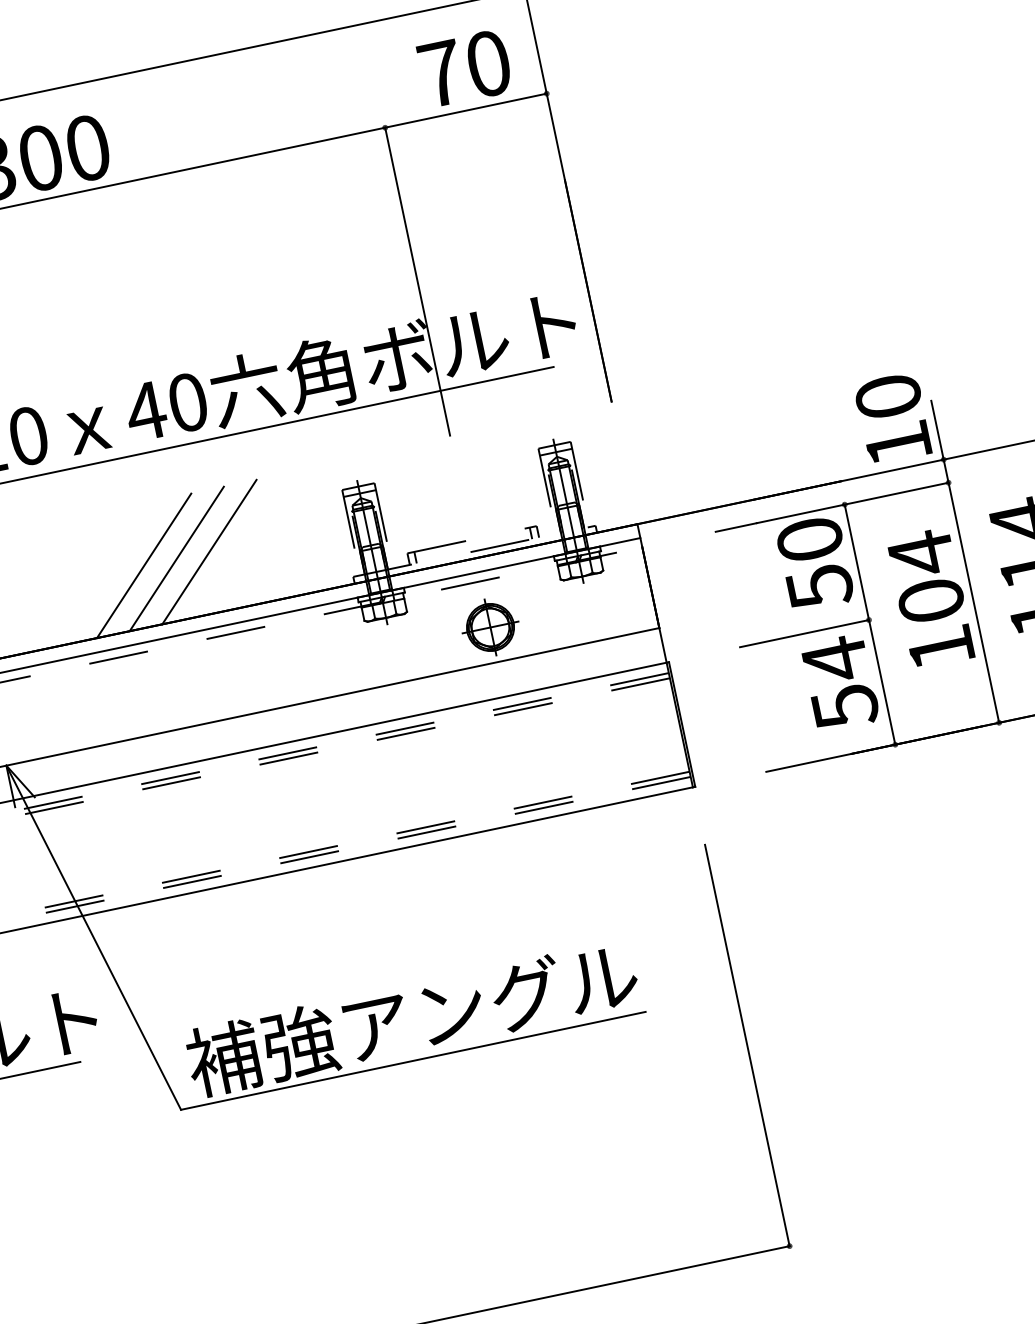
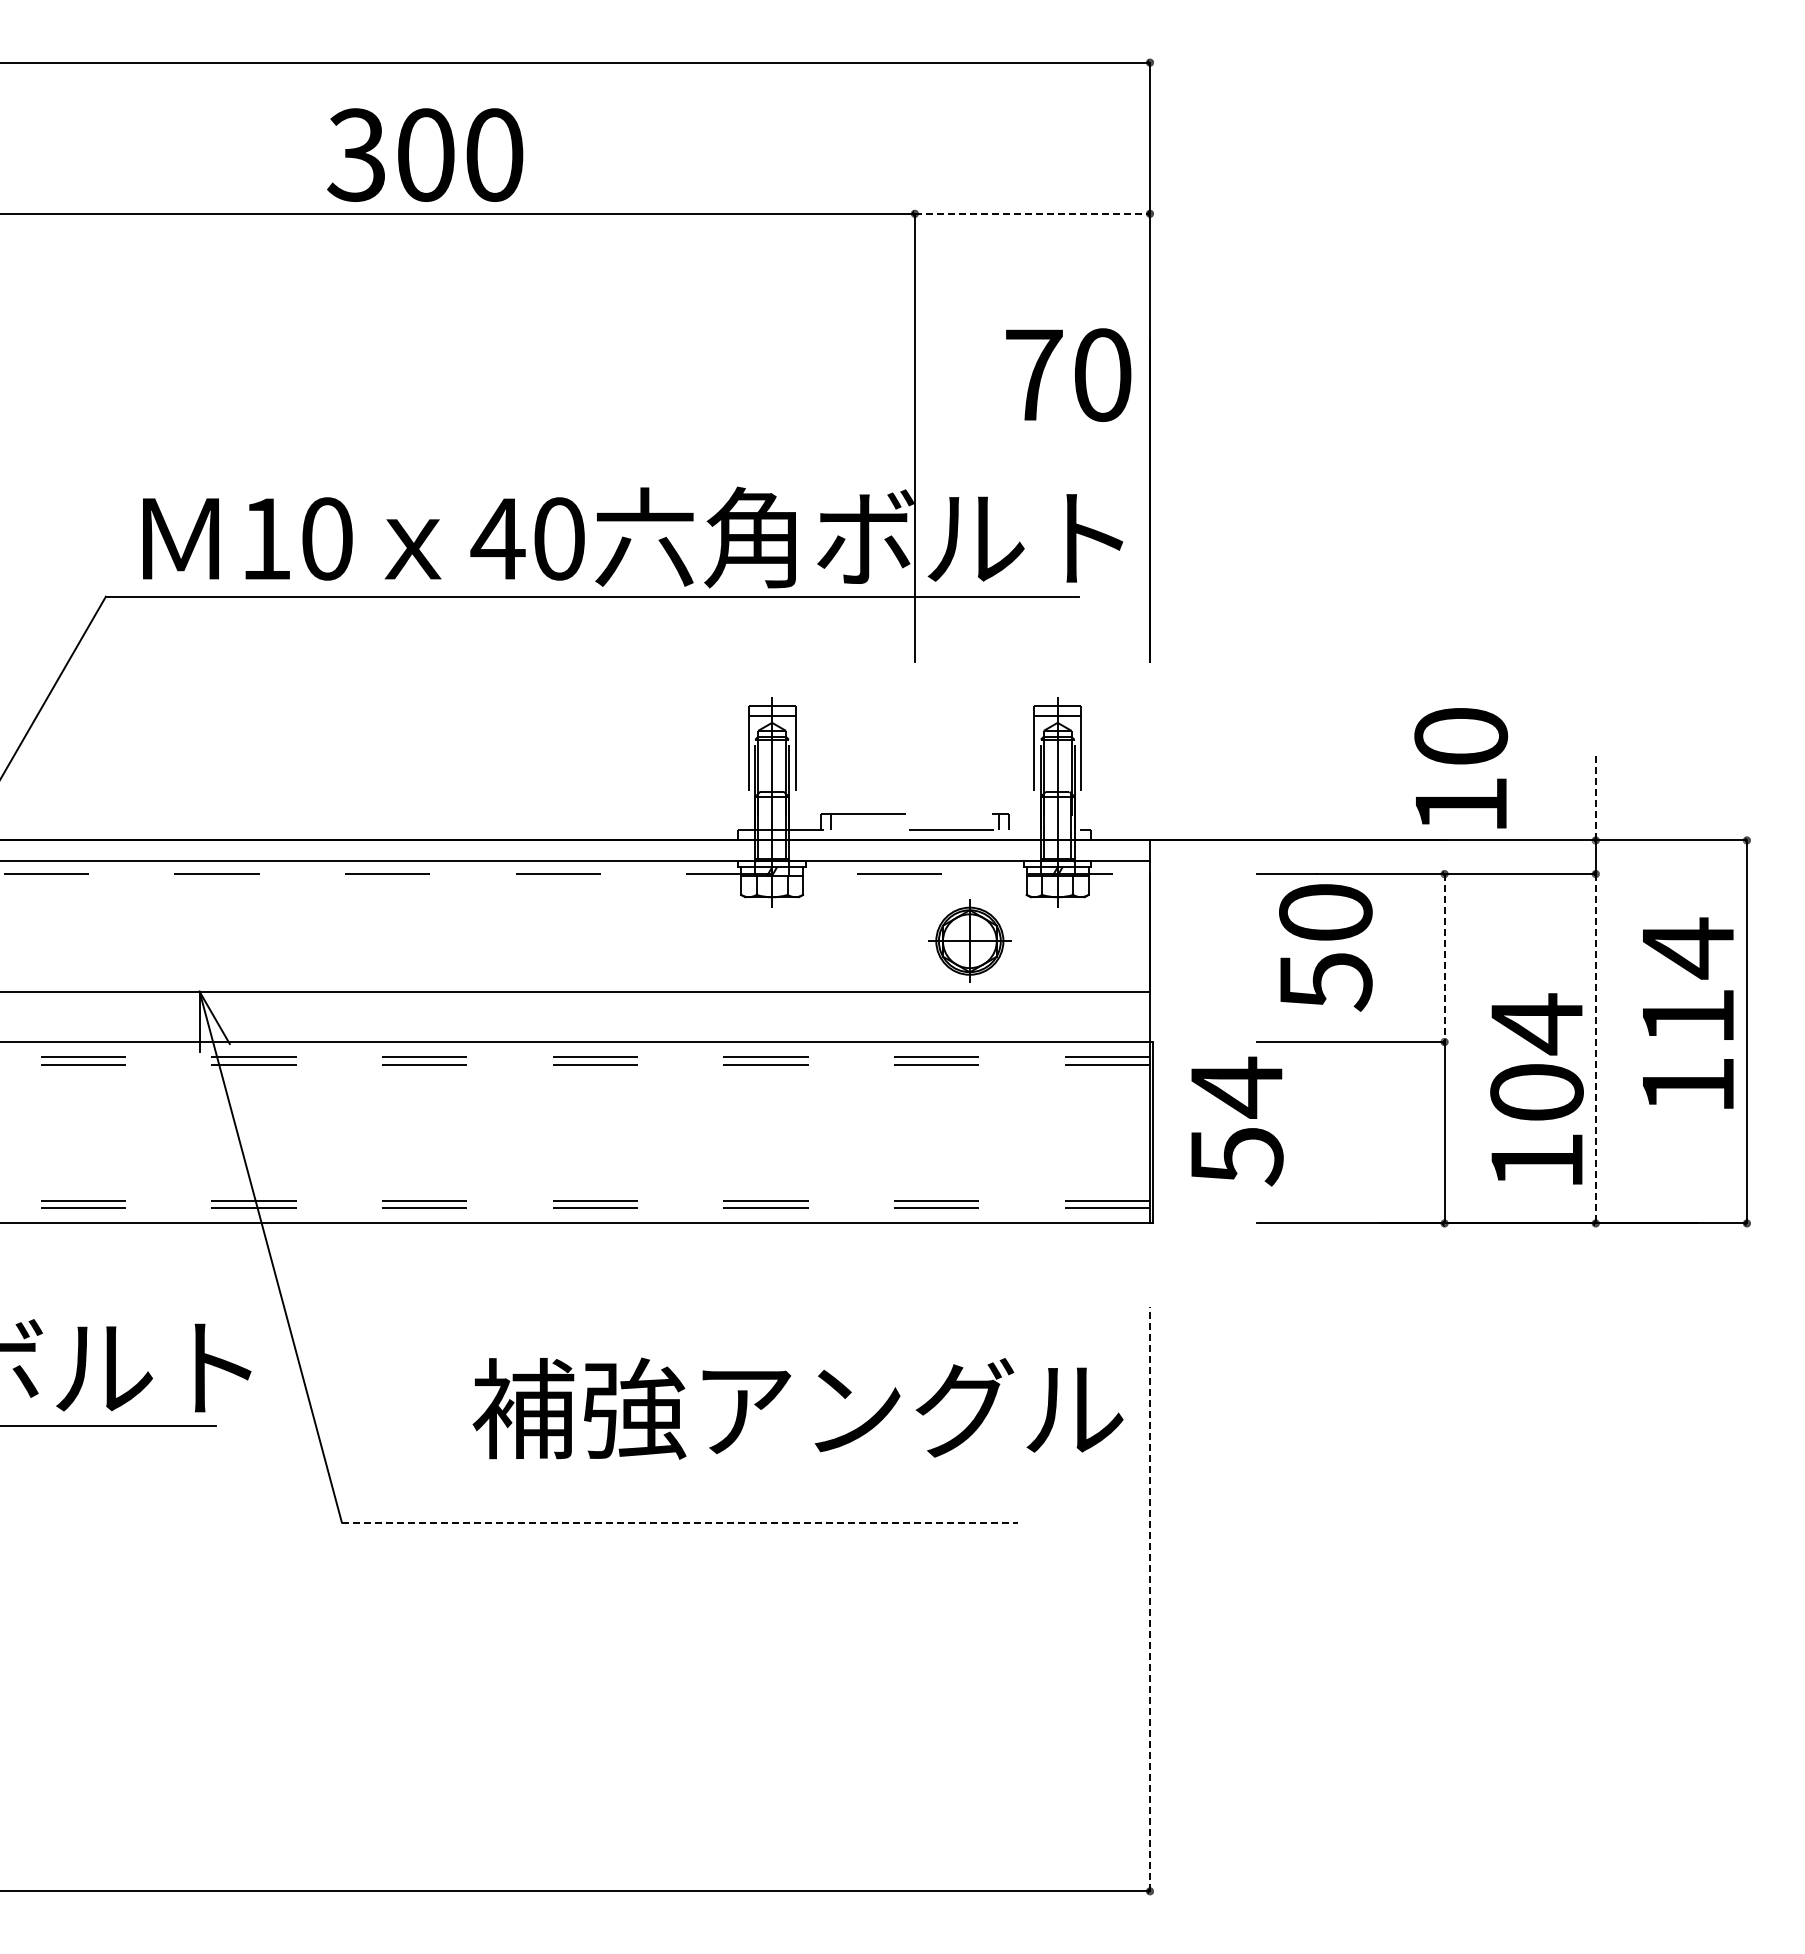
text: (464, 68) -> (1068, 374), moved
line: (465, 110) -> (1032, 213), solid -> dashed
text: (893, 418) -> (1461, 768), moved
line: (937, 430) -> (1595, 797), solid -> dashed
line: (209, 551) -> (545, 753), removed
line: (176, 558) -> (497, 753), removed
line: (856, 562) -> (1444, 958), solid -> dashed
text: (814, 563) -> (1325, 947), moved
line: (144, 565) -> (450, 753), removed
text: (930, 598) -> (1536, 1088), moved
line: (973, 602) -> (1595, 1048), solid -> dashed
part: (490, 627) -> (969, 940), moved
text: (840, 683) -> (1237, 1121), moved
text: (411, 1018) -> (797, 1408), moved
line: (747, 1044) -> (1150, 1598), solid -> dashed
line: (413, 1060) -> (680, 1522), solid -> dashed

